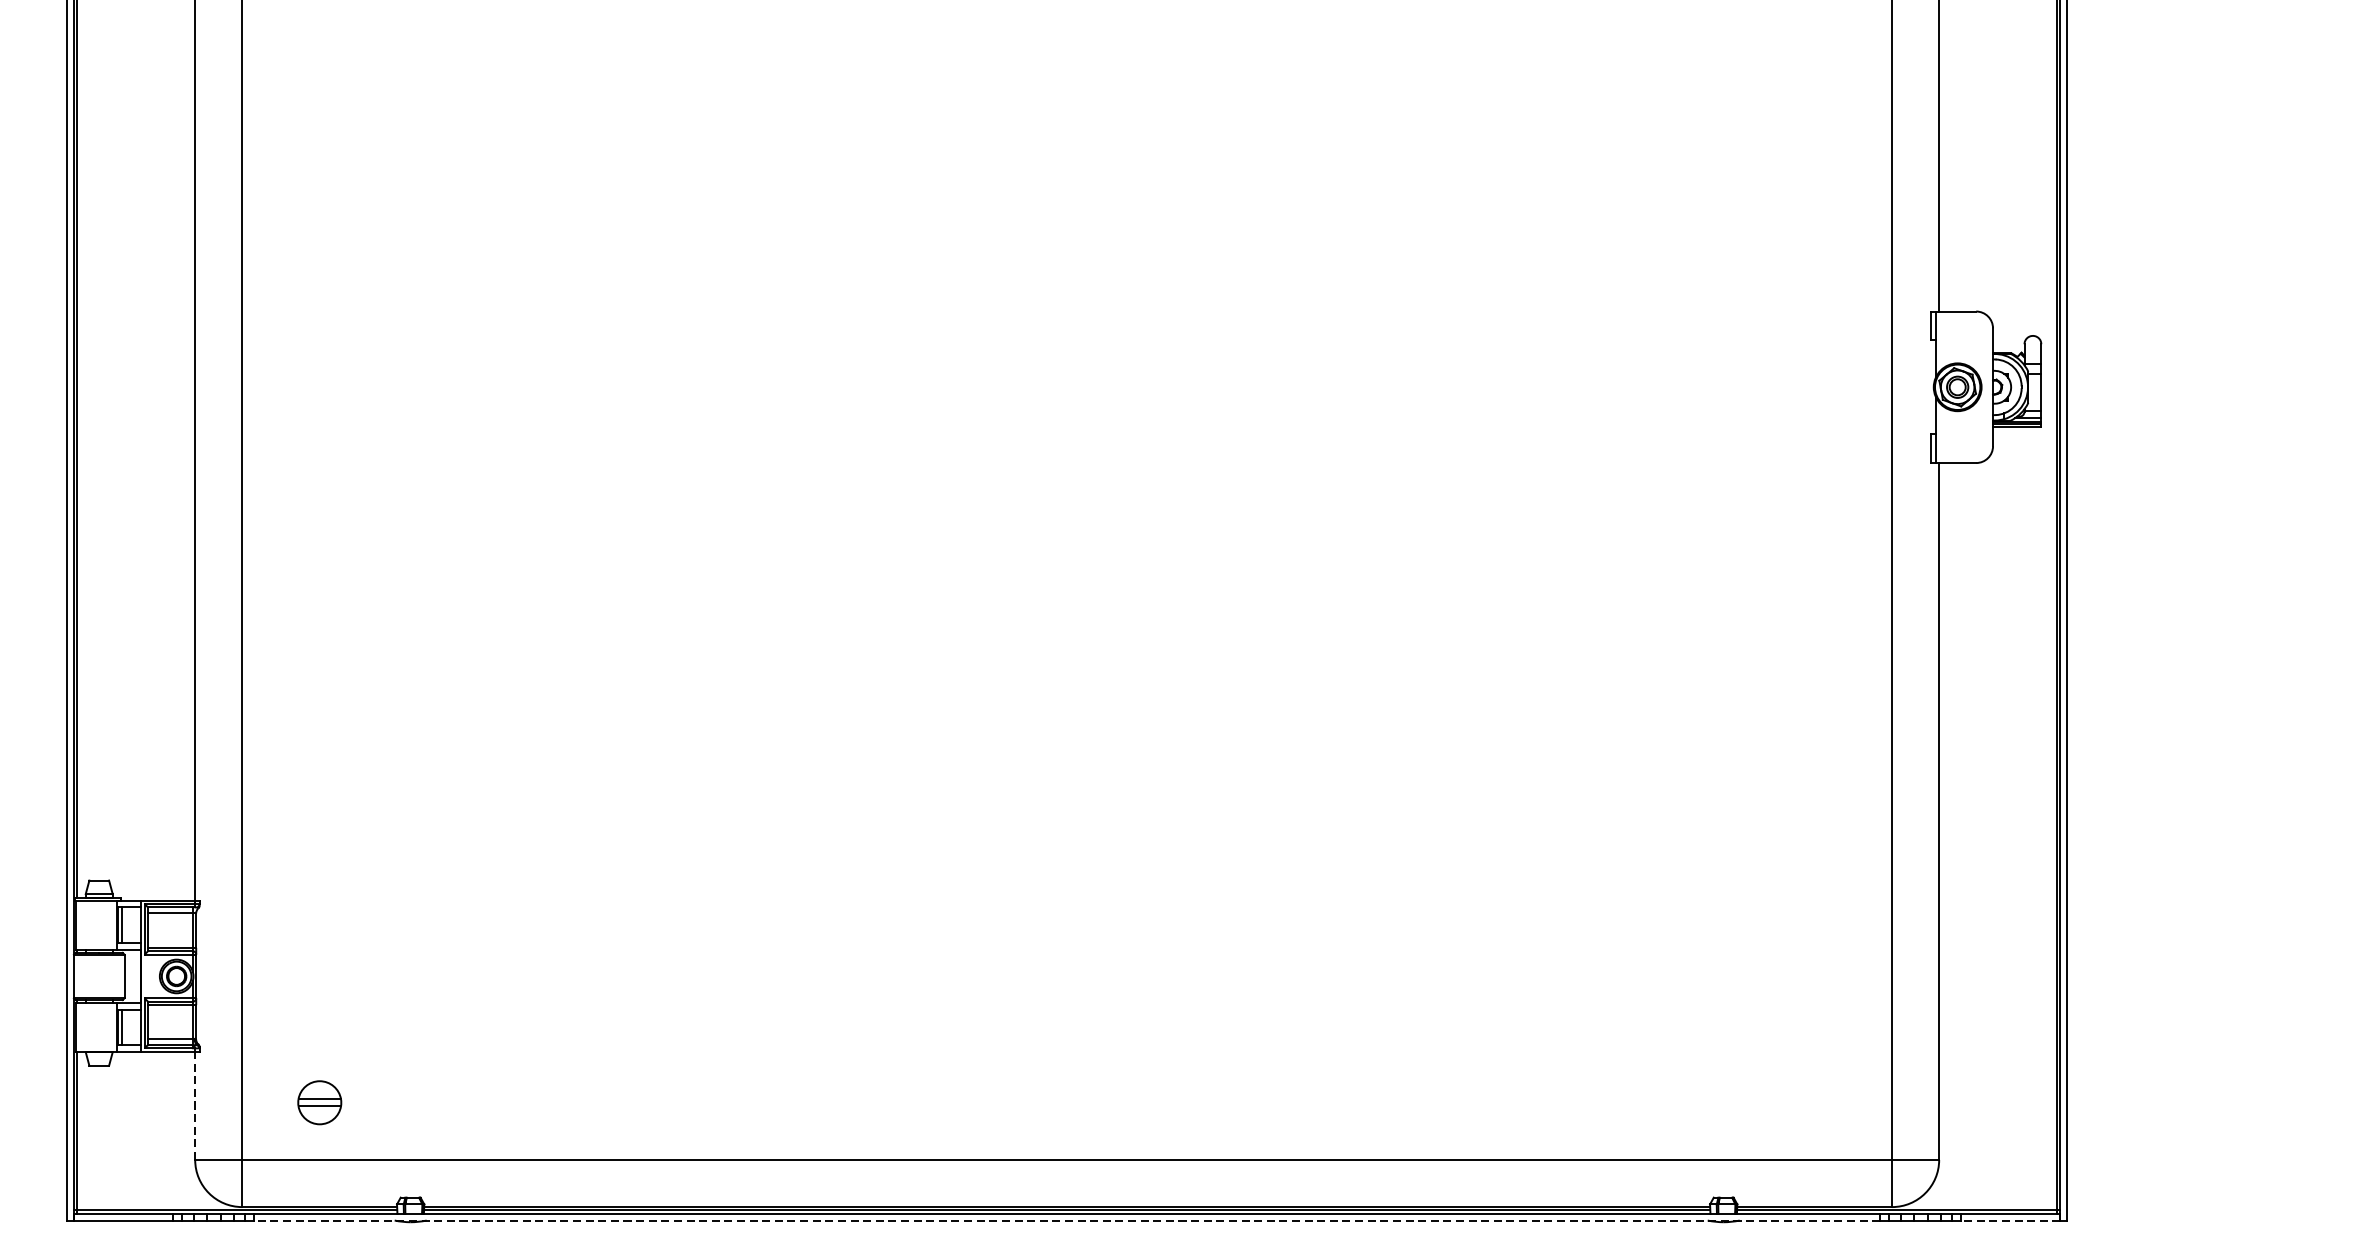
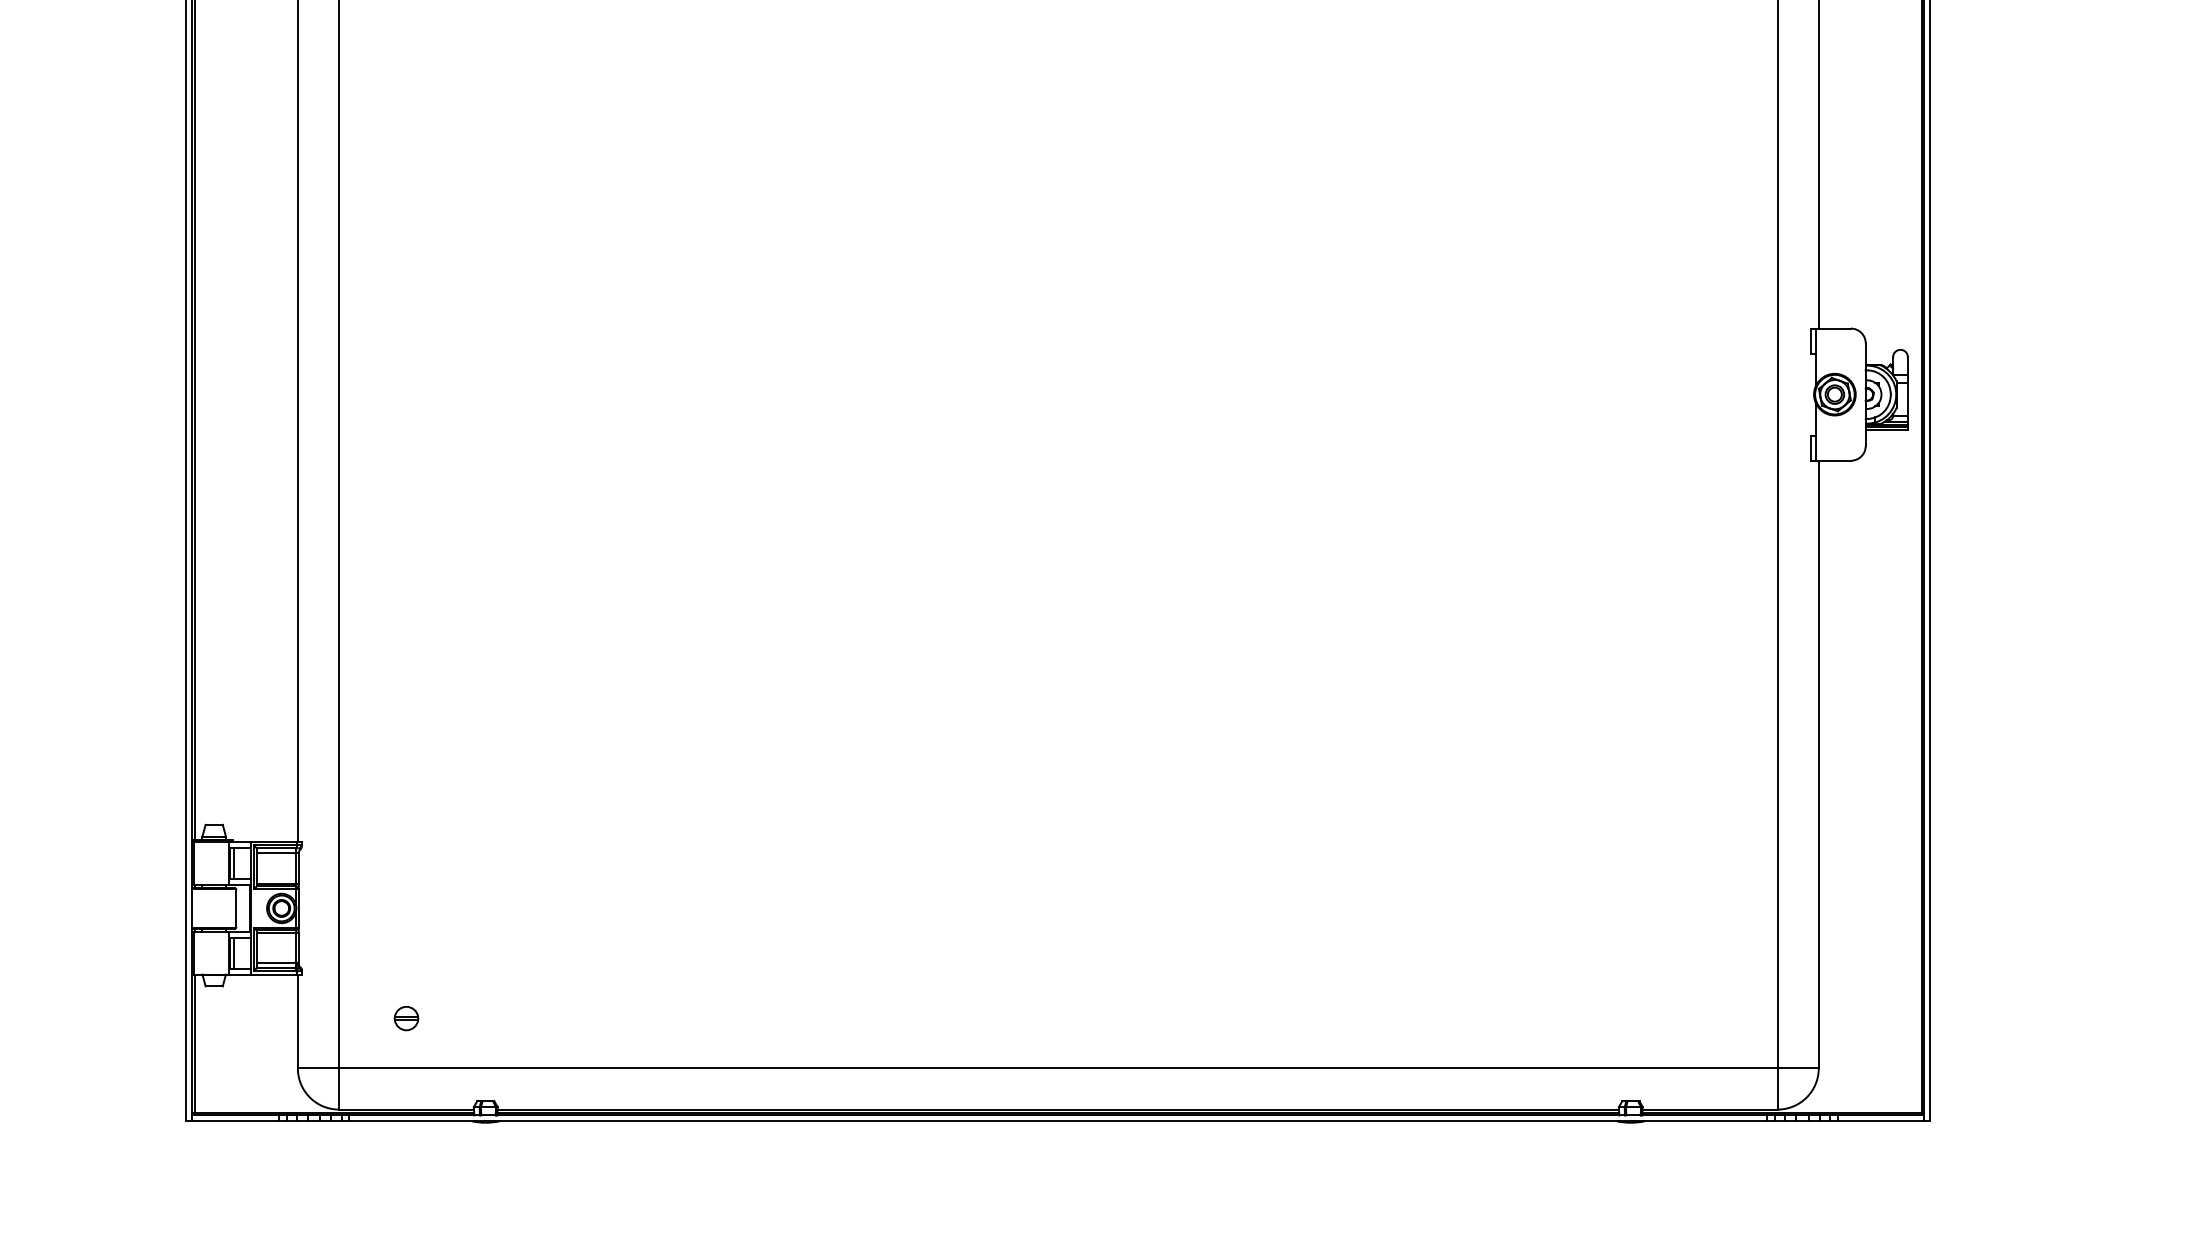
part: (319, 1102) -> (406, 1018), size x0.62
line: (194, 1106) -> (297, 1021), dashed -> solid
line: (1066, 1220) -> (1057, 1121), dashed -> solid
line: (2009, 1220) -> (1880, 1121), dashed -> solid

